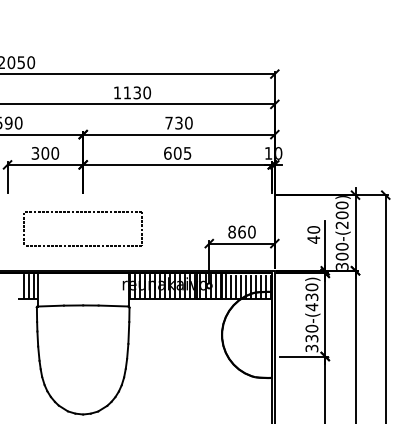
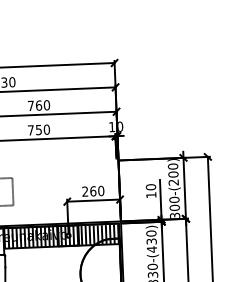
text: (178, 122) -> (38, 105), 730 -> 760
text: (177, 153) -> (38, 130), 605 -> 750
text: (231, 231) -> (84, 191), 860 -> 260
text: (313, 239) -> (151, 194), 40 -> 10

